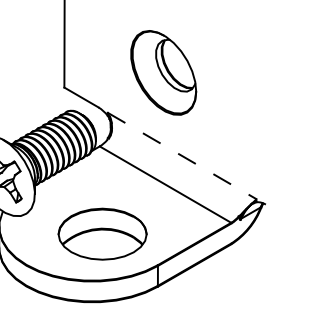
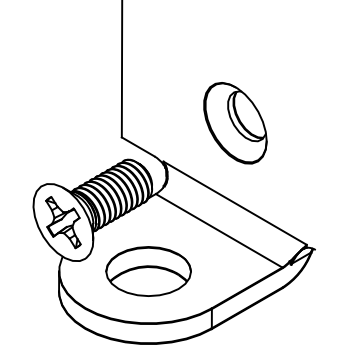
part: (163, 73) -> (235, 123), moved
line: (182, 156) -> (235, 203), dashed -> solid
part: (102, 234) -> (148, 271), moved

